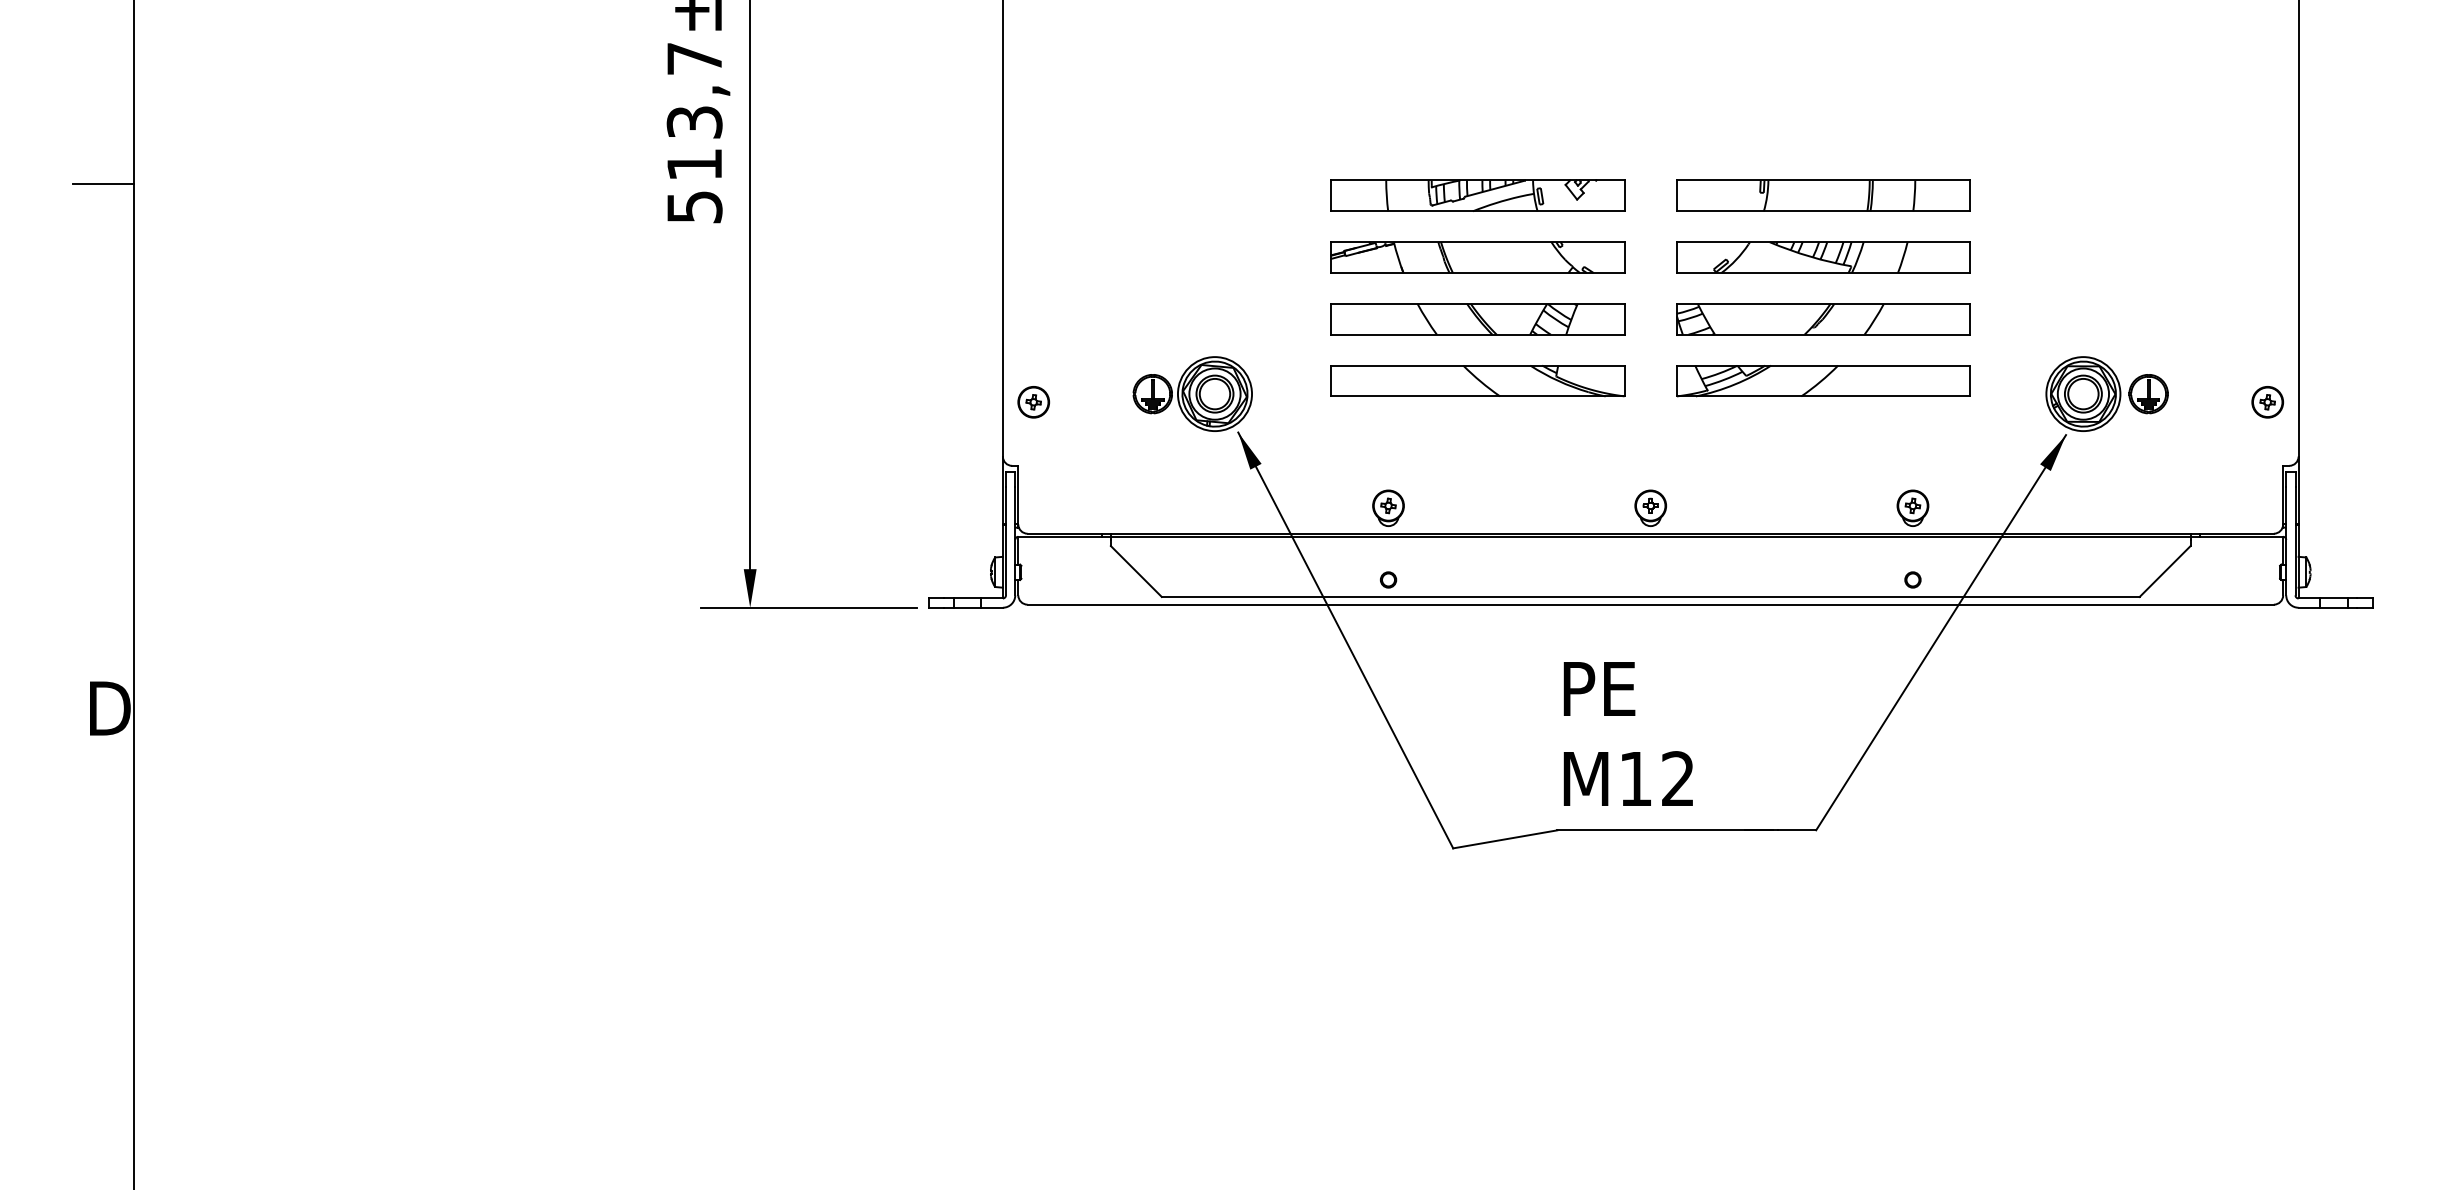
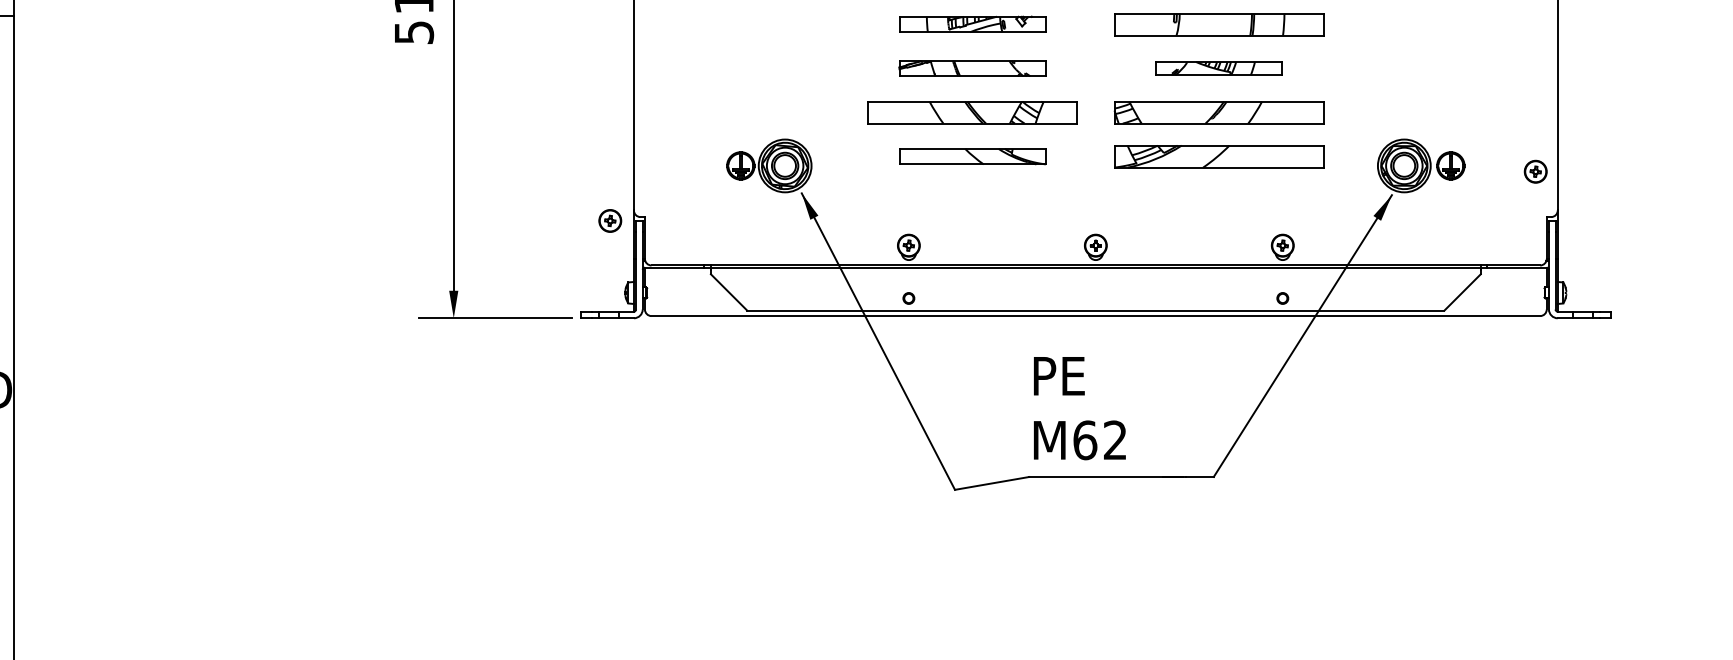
part: (1477, 195) -> (972, 24), size x0.7
part: (1477, 257) -> (972, 68), size x0.7
part: (1823, 257) -> (1219, 68), size x0.6
part: (1477, 381) -> (972, 156), size x0.7
part: (1033, 402) -> (610, 221), moved
text: (1635, 778) -> (1084, 440), M12 -> M62

